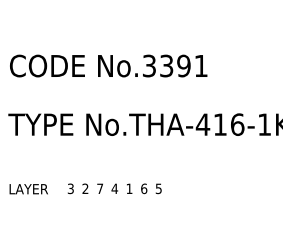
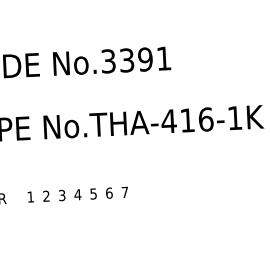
text: (70, 188) -> (30, 196), 3 -> 1
text: (100, 188) -> (62, 195), 7 -> 3
text: (129, 188) -> (93, 193), 1 -> 5
text: (158, 188) -> (124, 192), 5 -> 7

